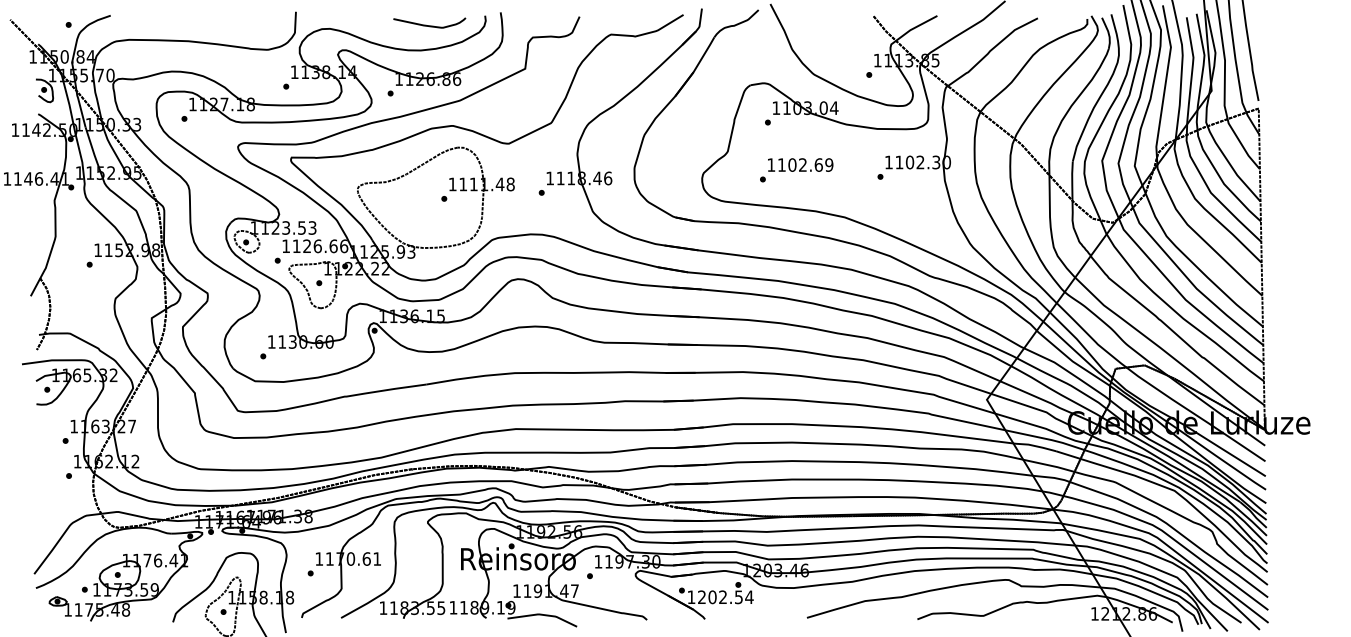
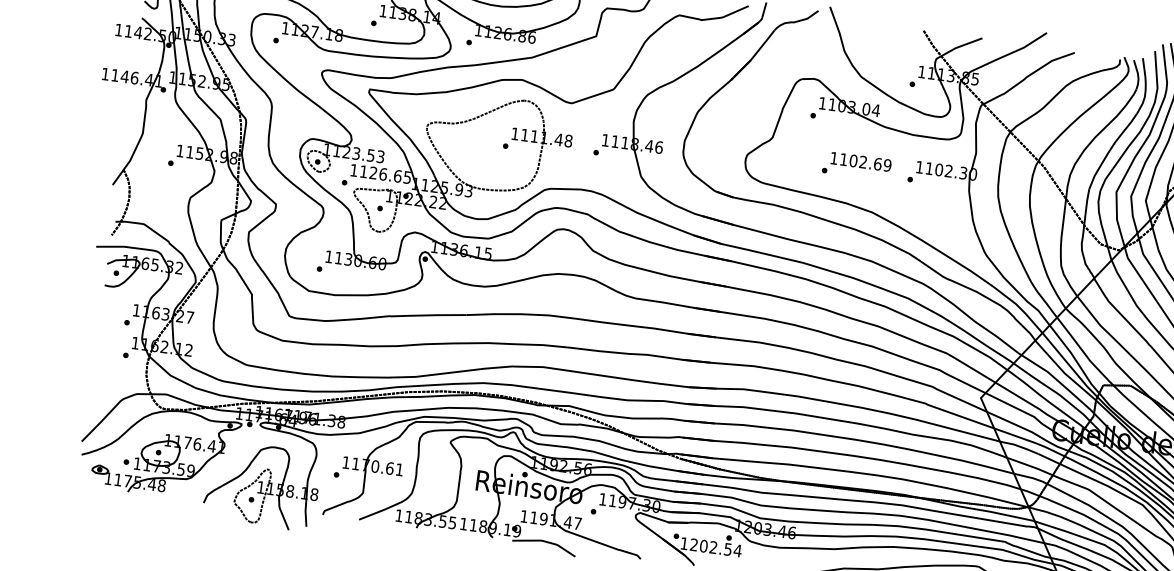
text: (796, 170) -> (856, 166), moved
text: (344, 246) -> (407, 177), 1126.66 -> 1126.65

